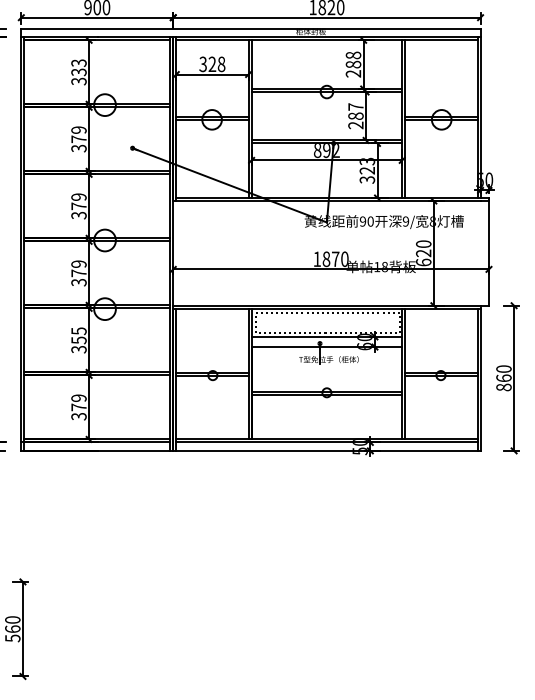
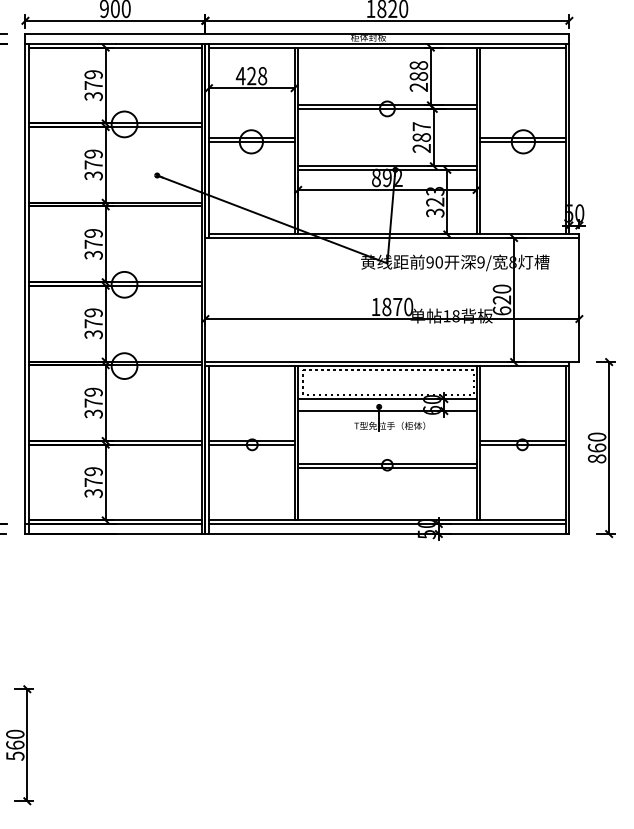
text: (203, 64) -> (241, 76), 328 -> 428
text: (78, 67) -> (93, 79), 333 -> 379
text: (78, 335) -> (93, 397), 355 -> 379

